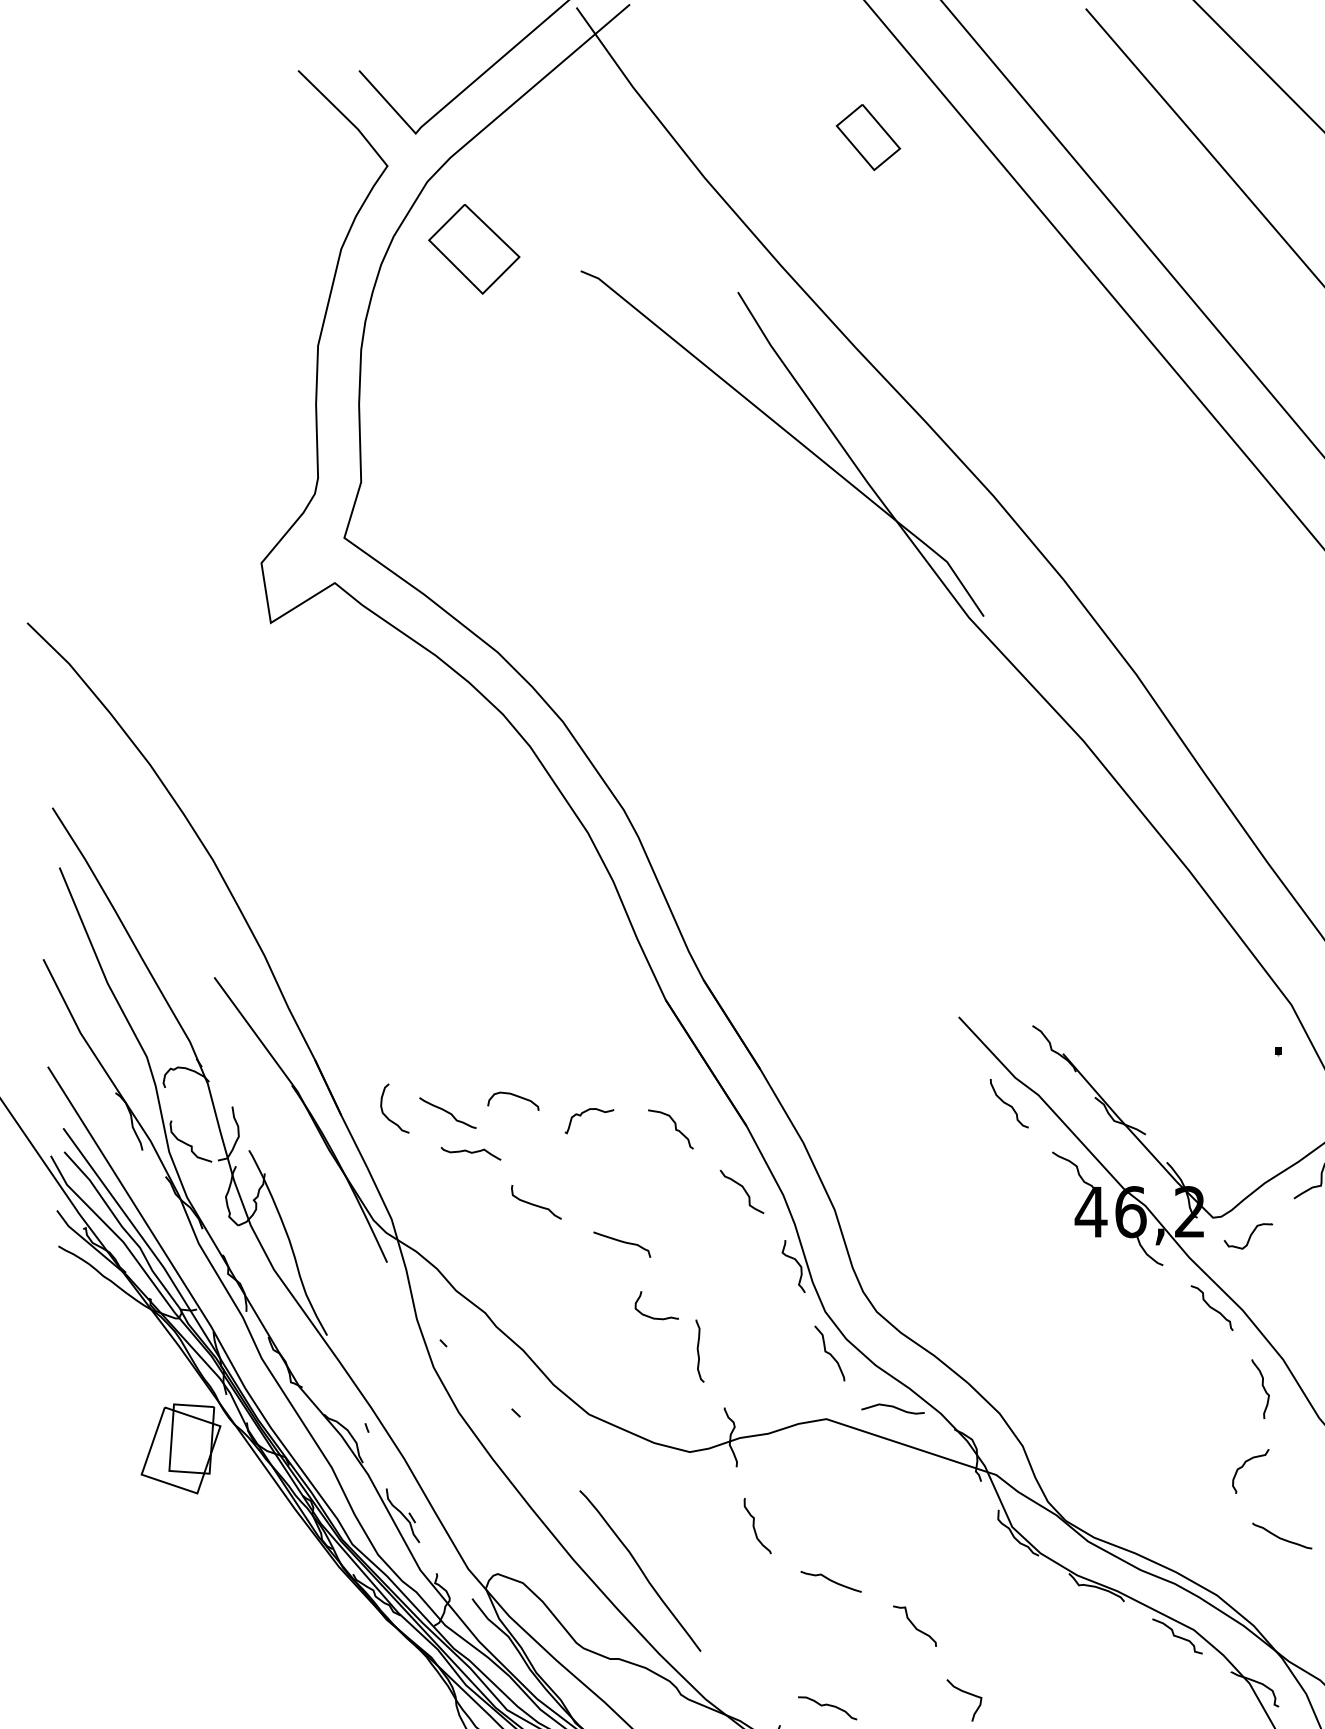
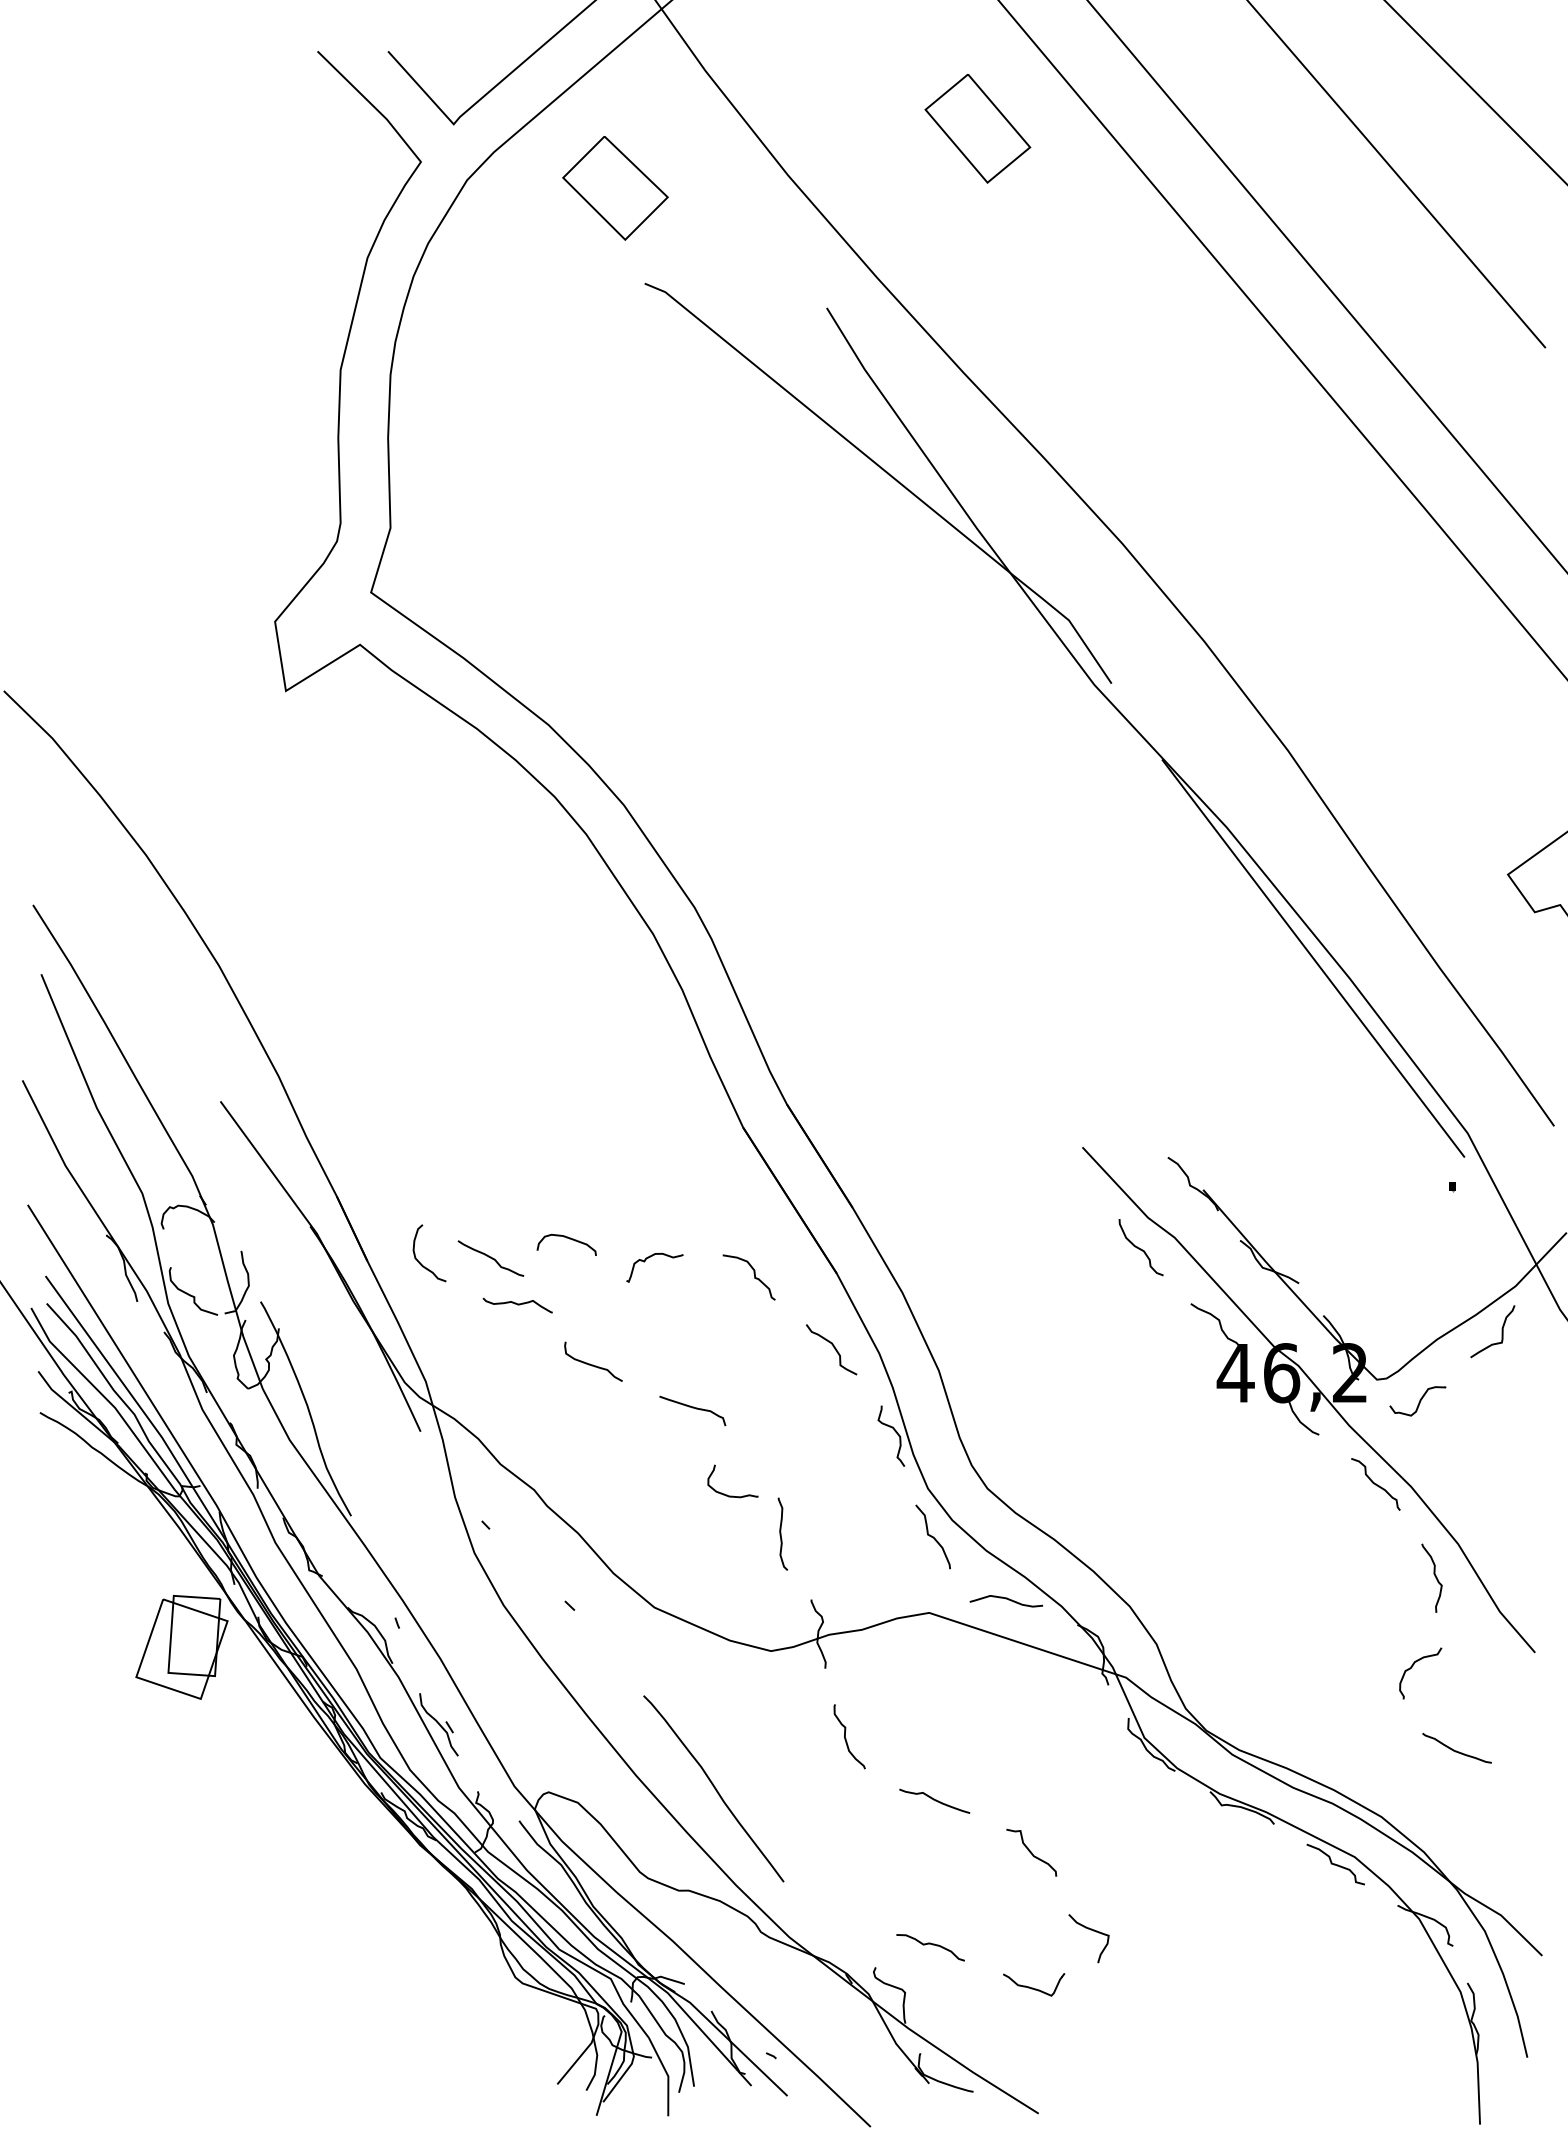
part: (868, 137) -> (977, 128), size x1.43
part: (474, 249) -> (615, 188), moved
line: (1158, 853) -> (1313, 958), added

